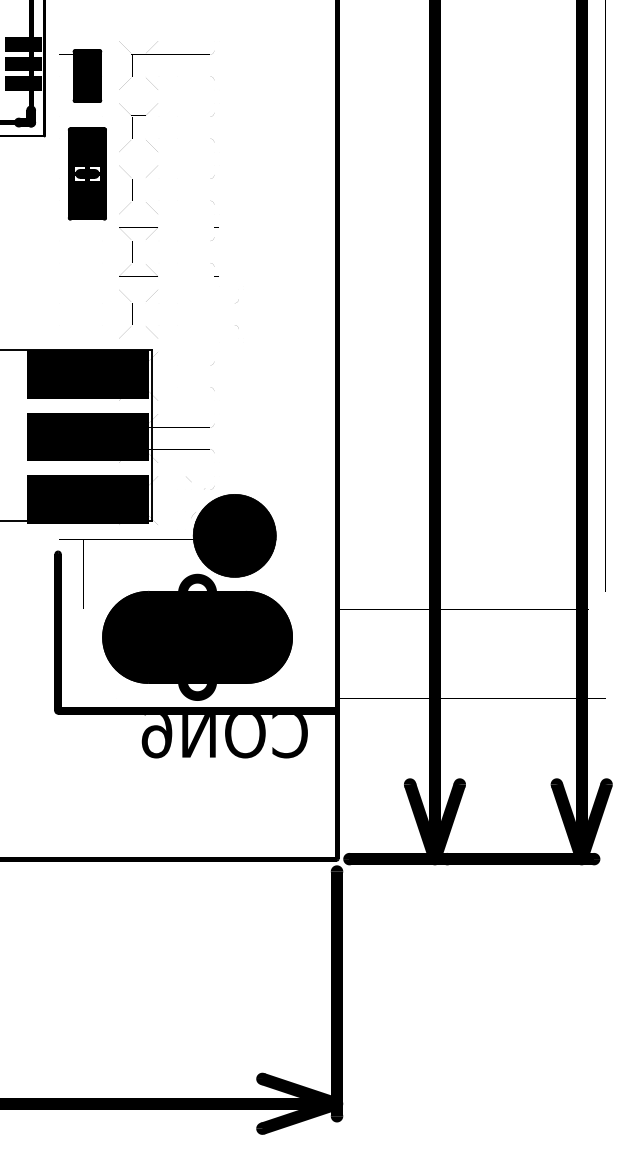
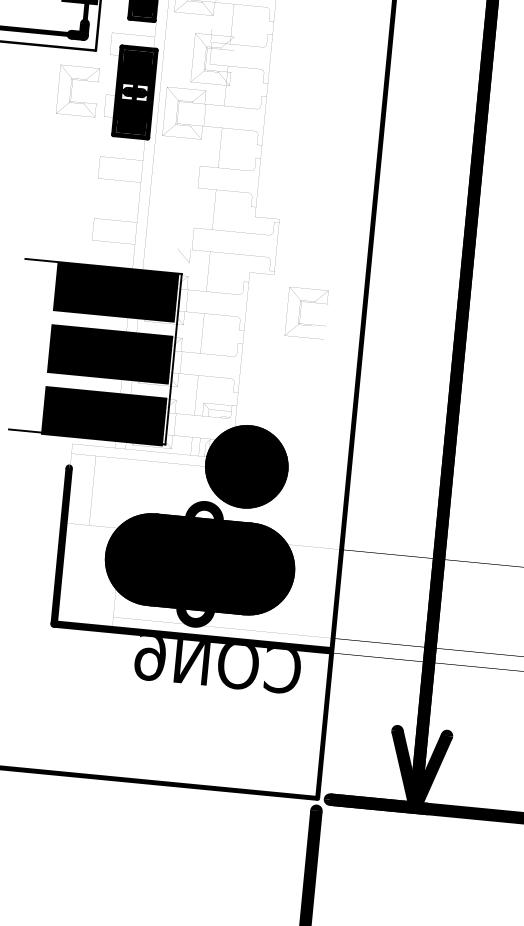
part: (138, 127) -> (212, 59), moved
part: (138, 251) -> (77, 90), moved
part: (138, 314) -> (306, 313), moved

